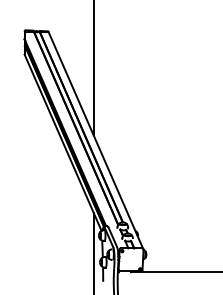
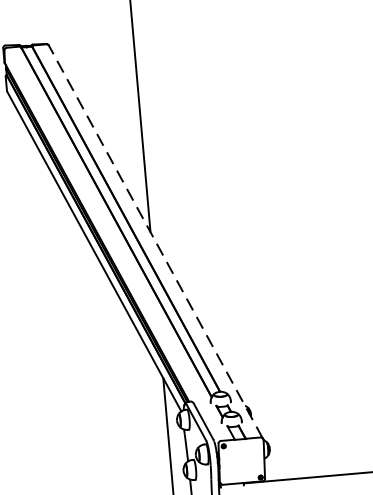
line: (95, 140) -> (154, 241), solid -> dashed

